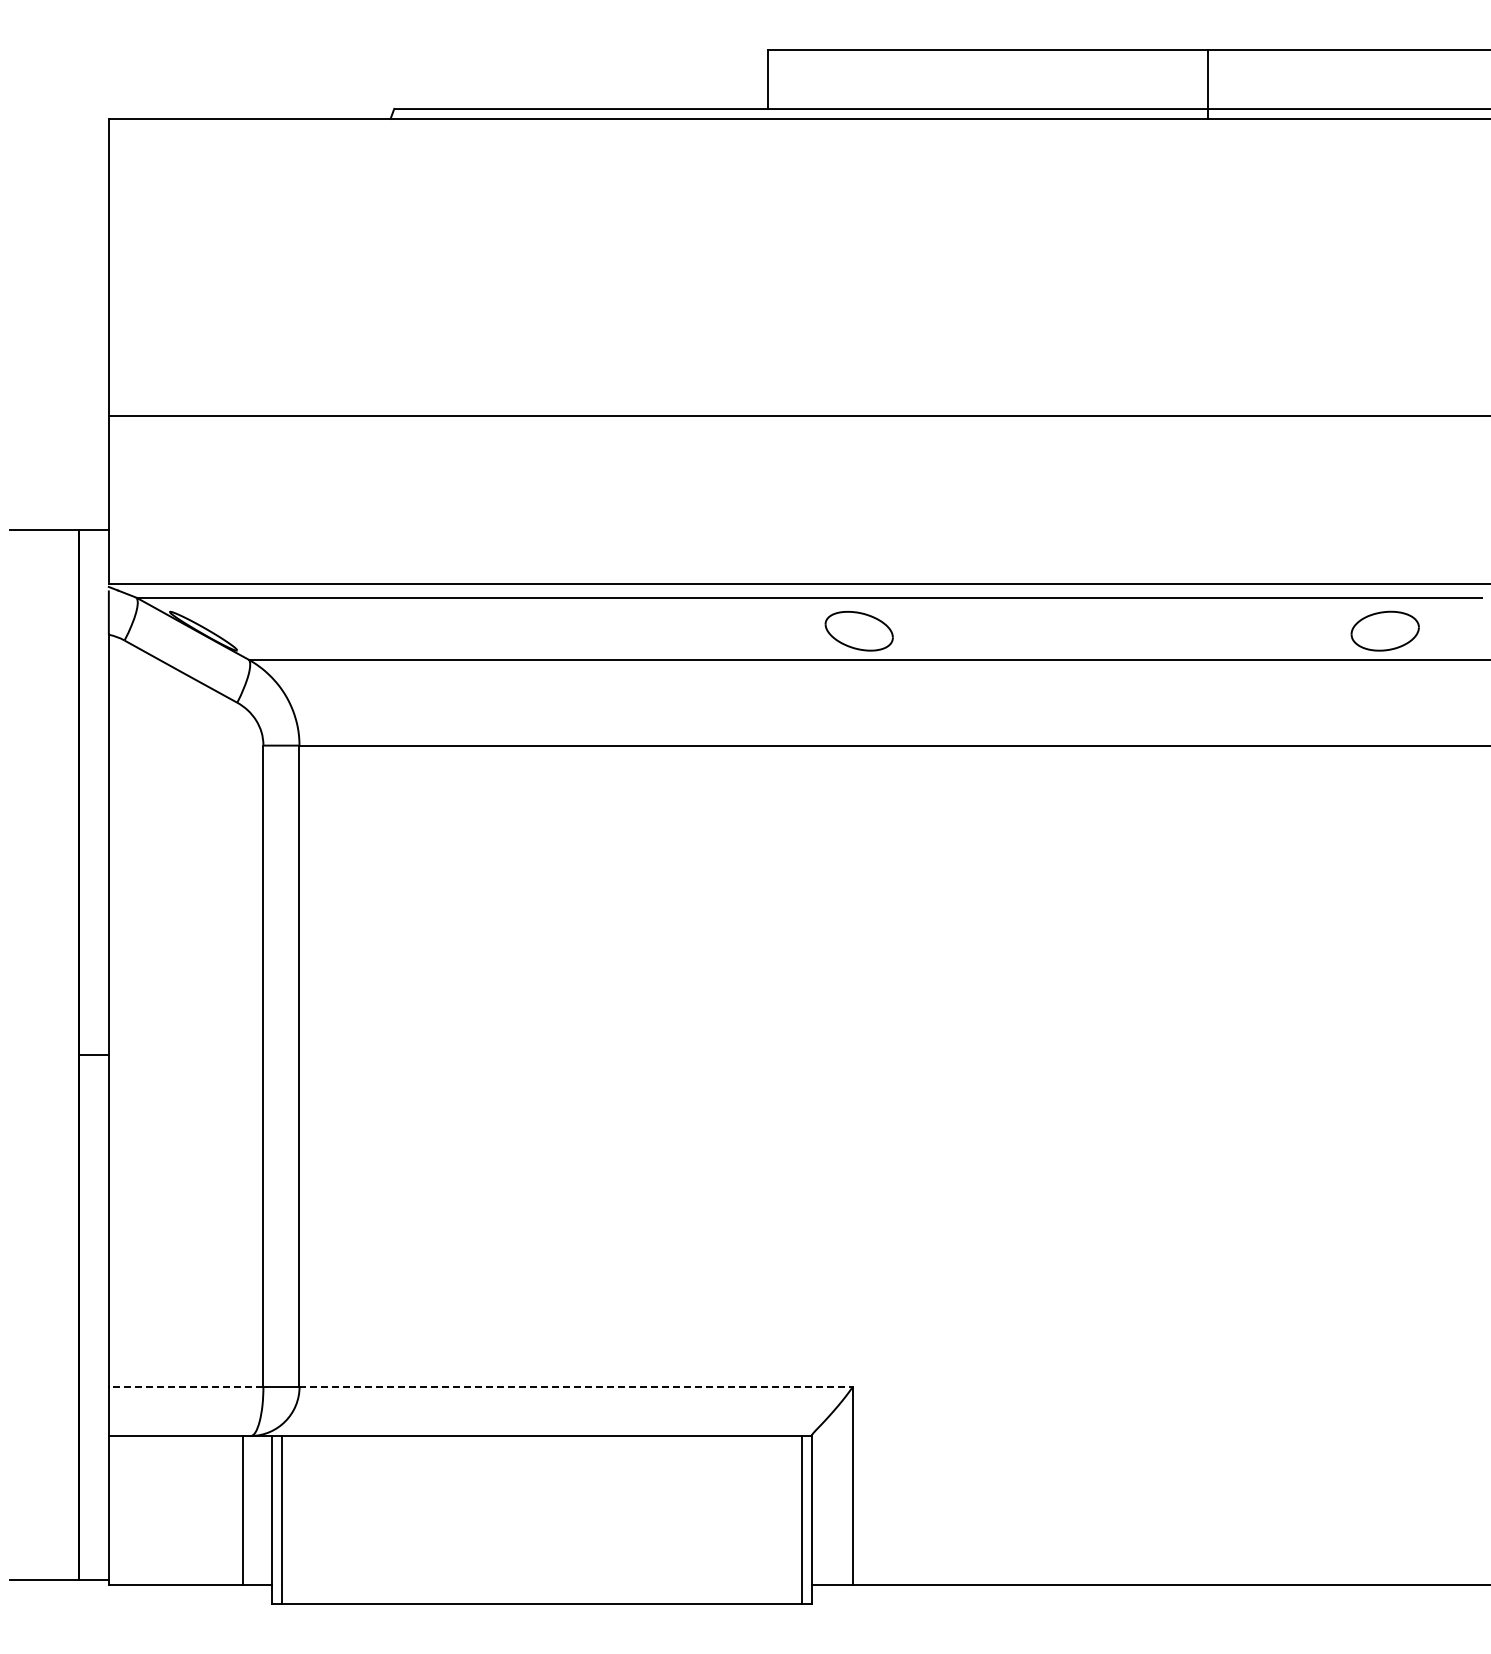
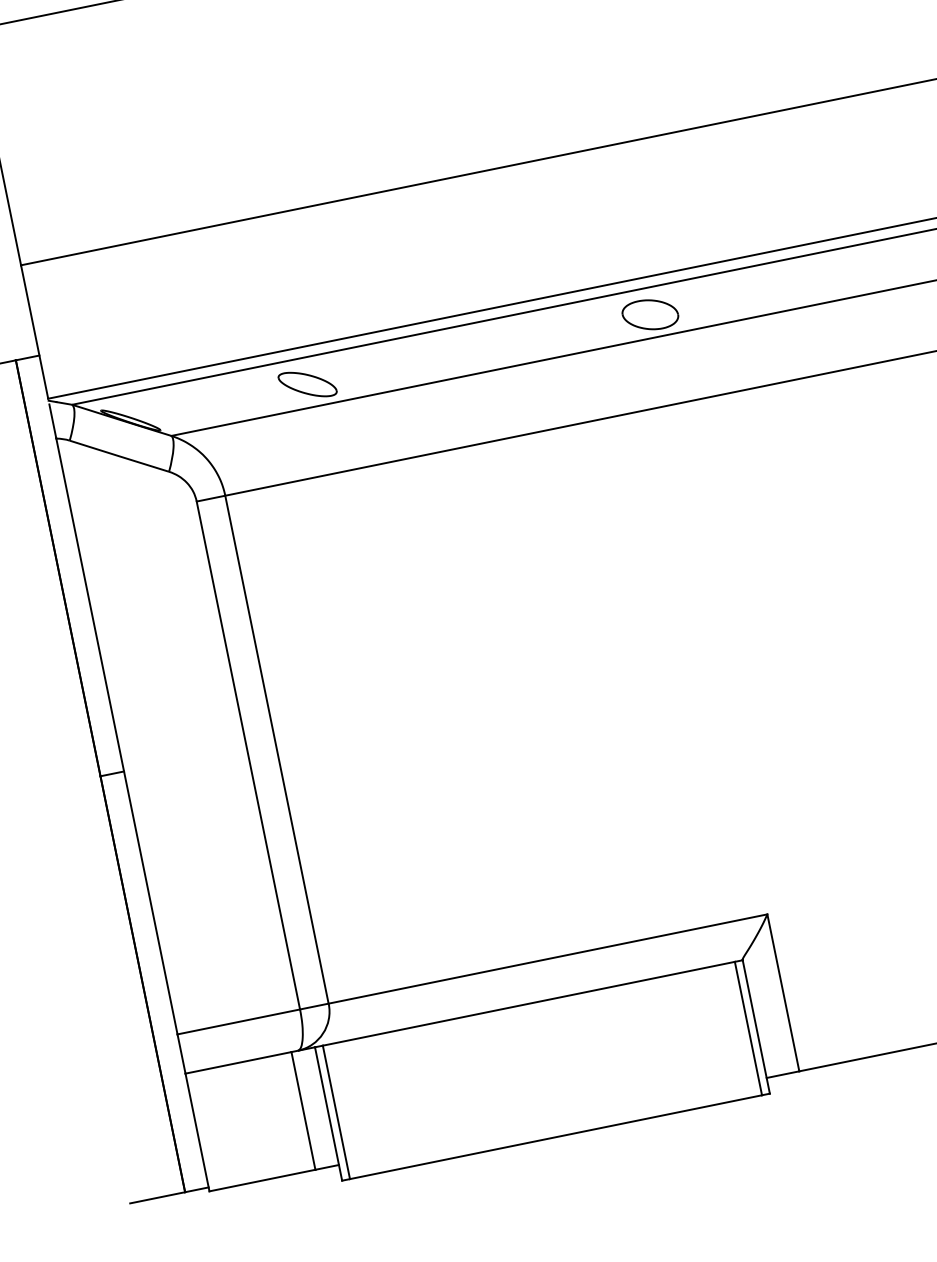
part: (426, 630) -> (307, 384), added
line: (185, 1386) -> (238, 1022), dashed -> solid
line: (576, 1386) -> (548, 958), dashed -> solid

